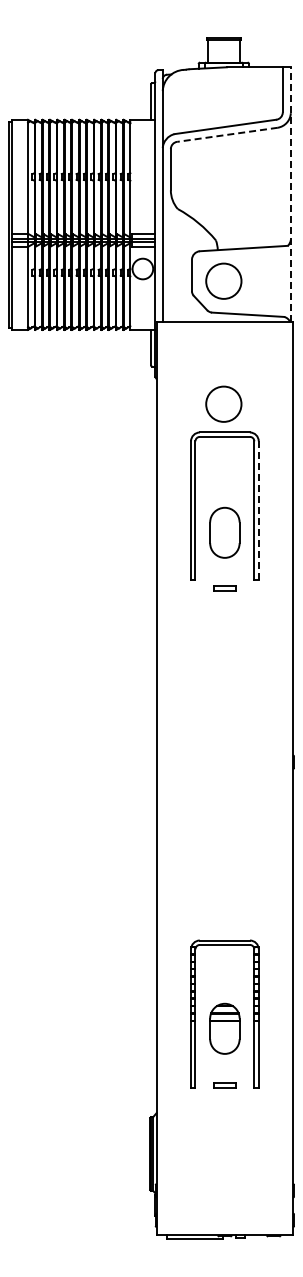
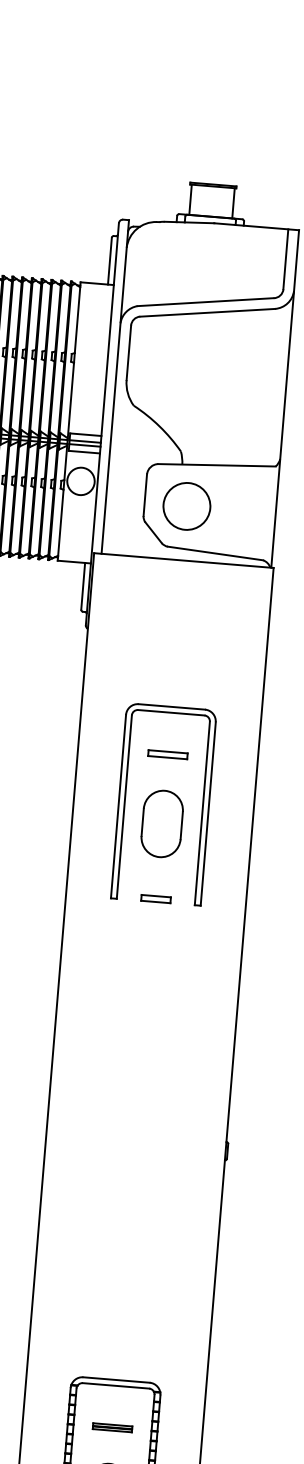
line: (227, 134) -> (207, 312), dashed -> solid
line: (290, 194) -> (284, 398), dashed -> solid
circle: (223, 403) -> (173, 668), removed
part: (224, 468) -> (167, 754), added
line: (258, 510) -> (207, 813), dashed -> solid
part: (224, 532) -> (161, 823), moved
part: (224, 588) -> (155, 898), moved
part: (224, 976) -> (112, 1427), added

